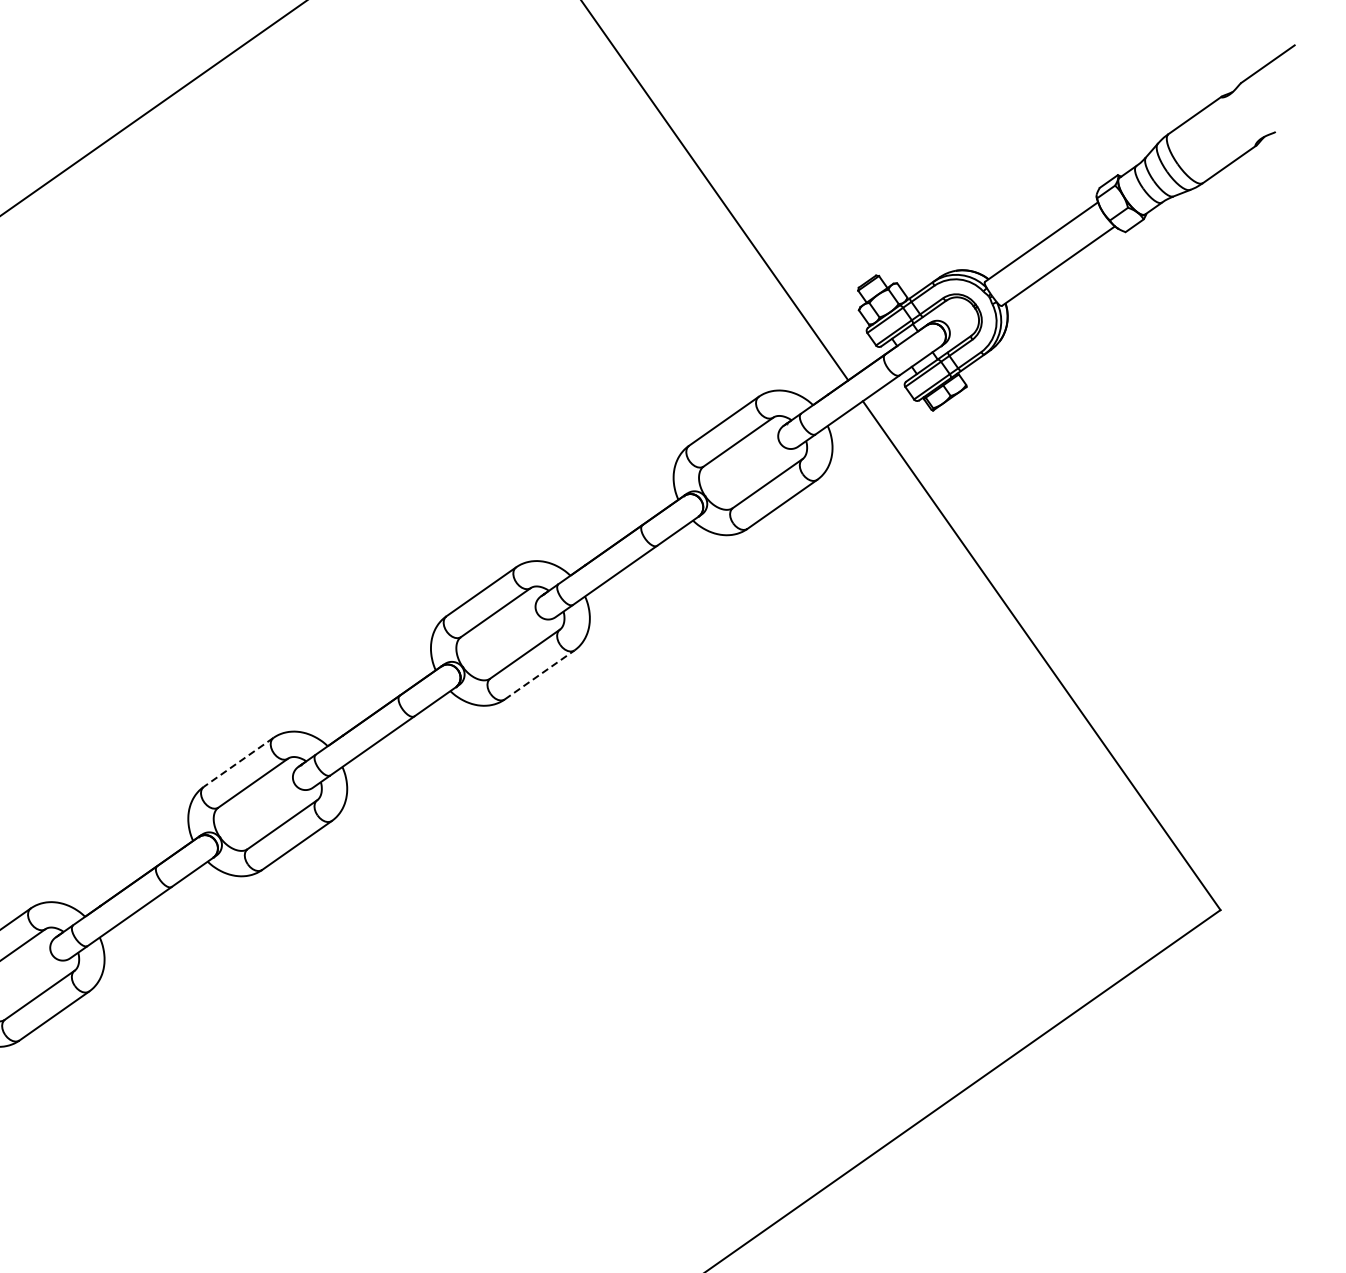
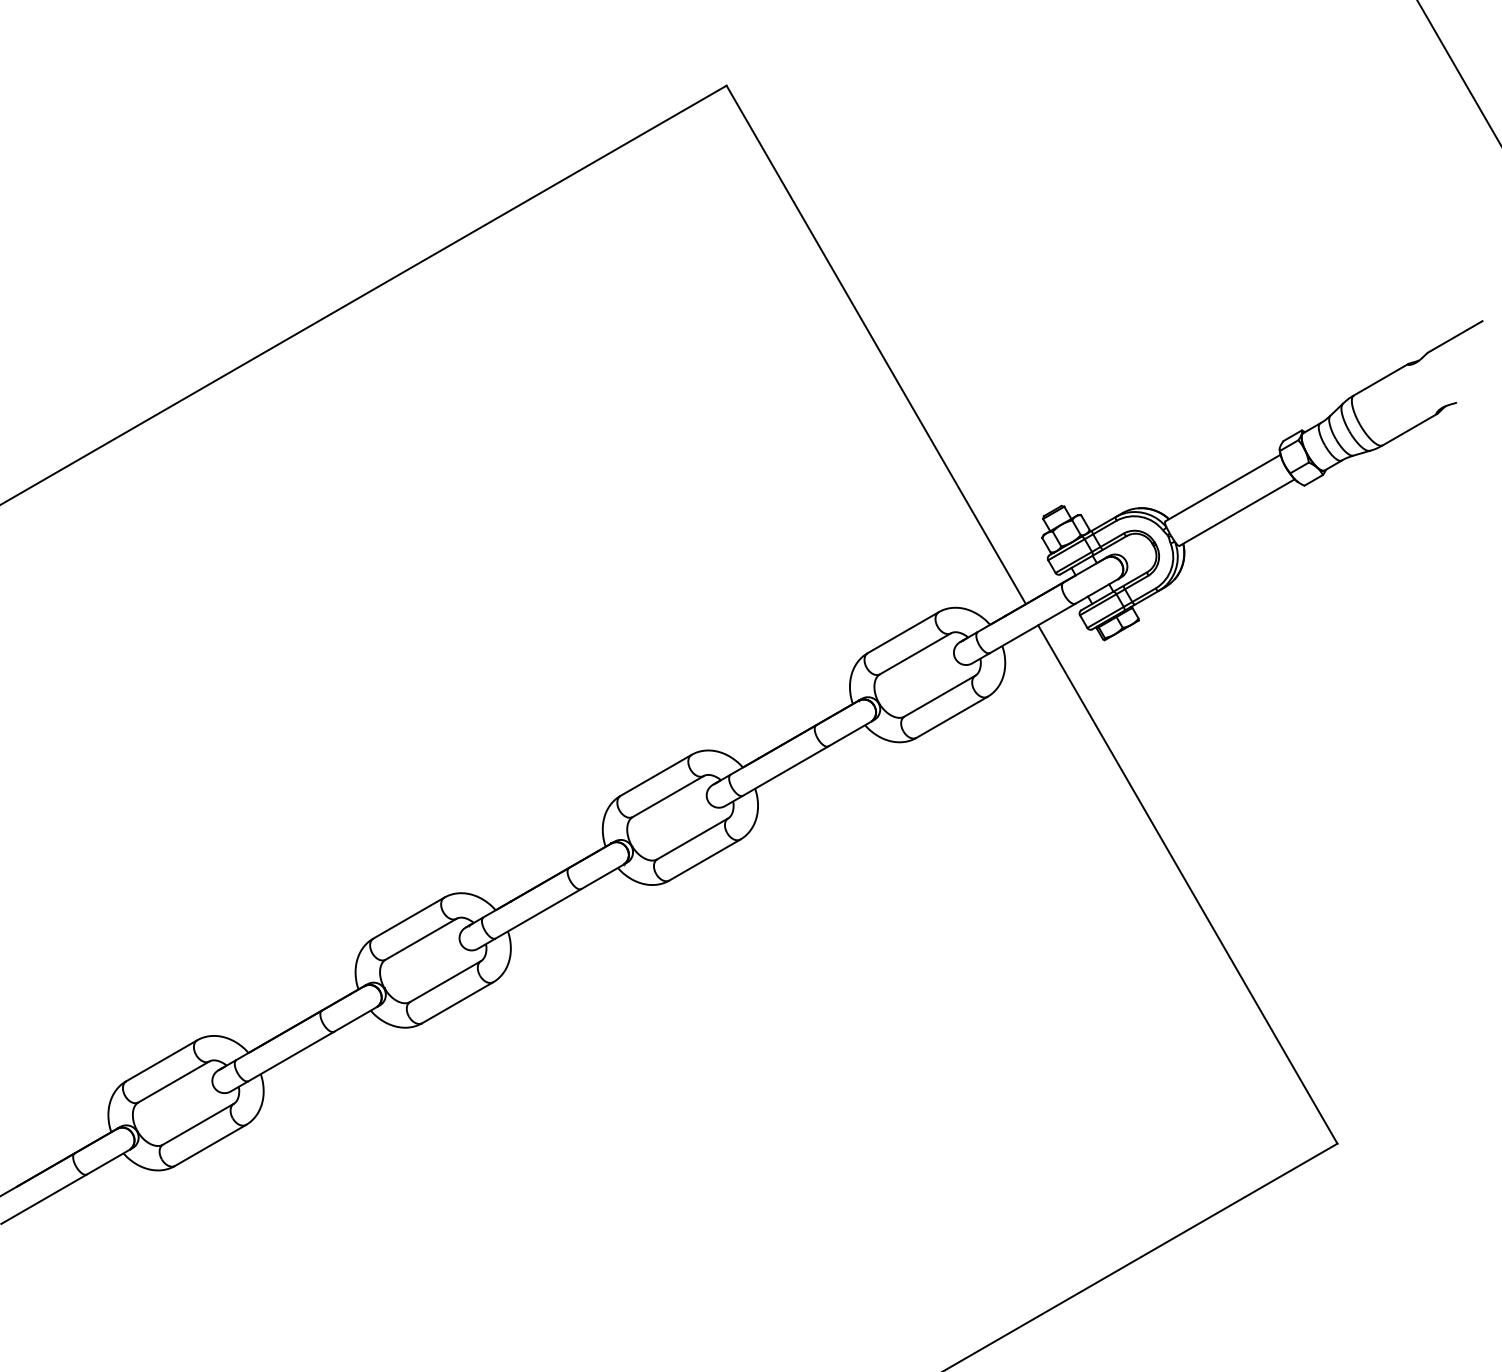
line: (539, 675) -> (704, 860), dashed -> solid
line: (238, 762) -> (408, 918), dashed -> solid

